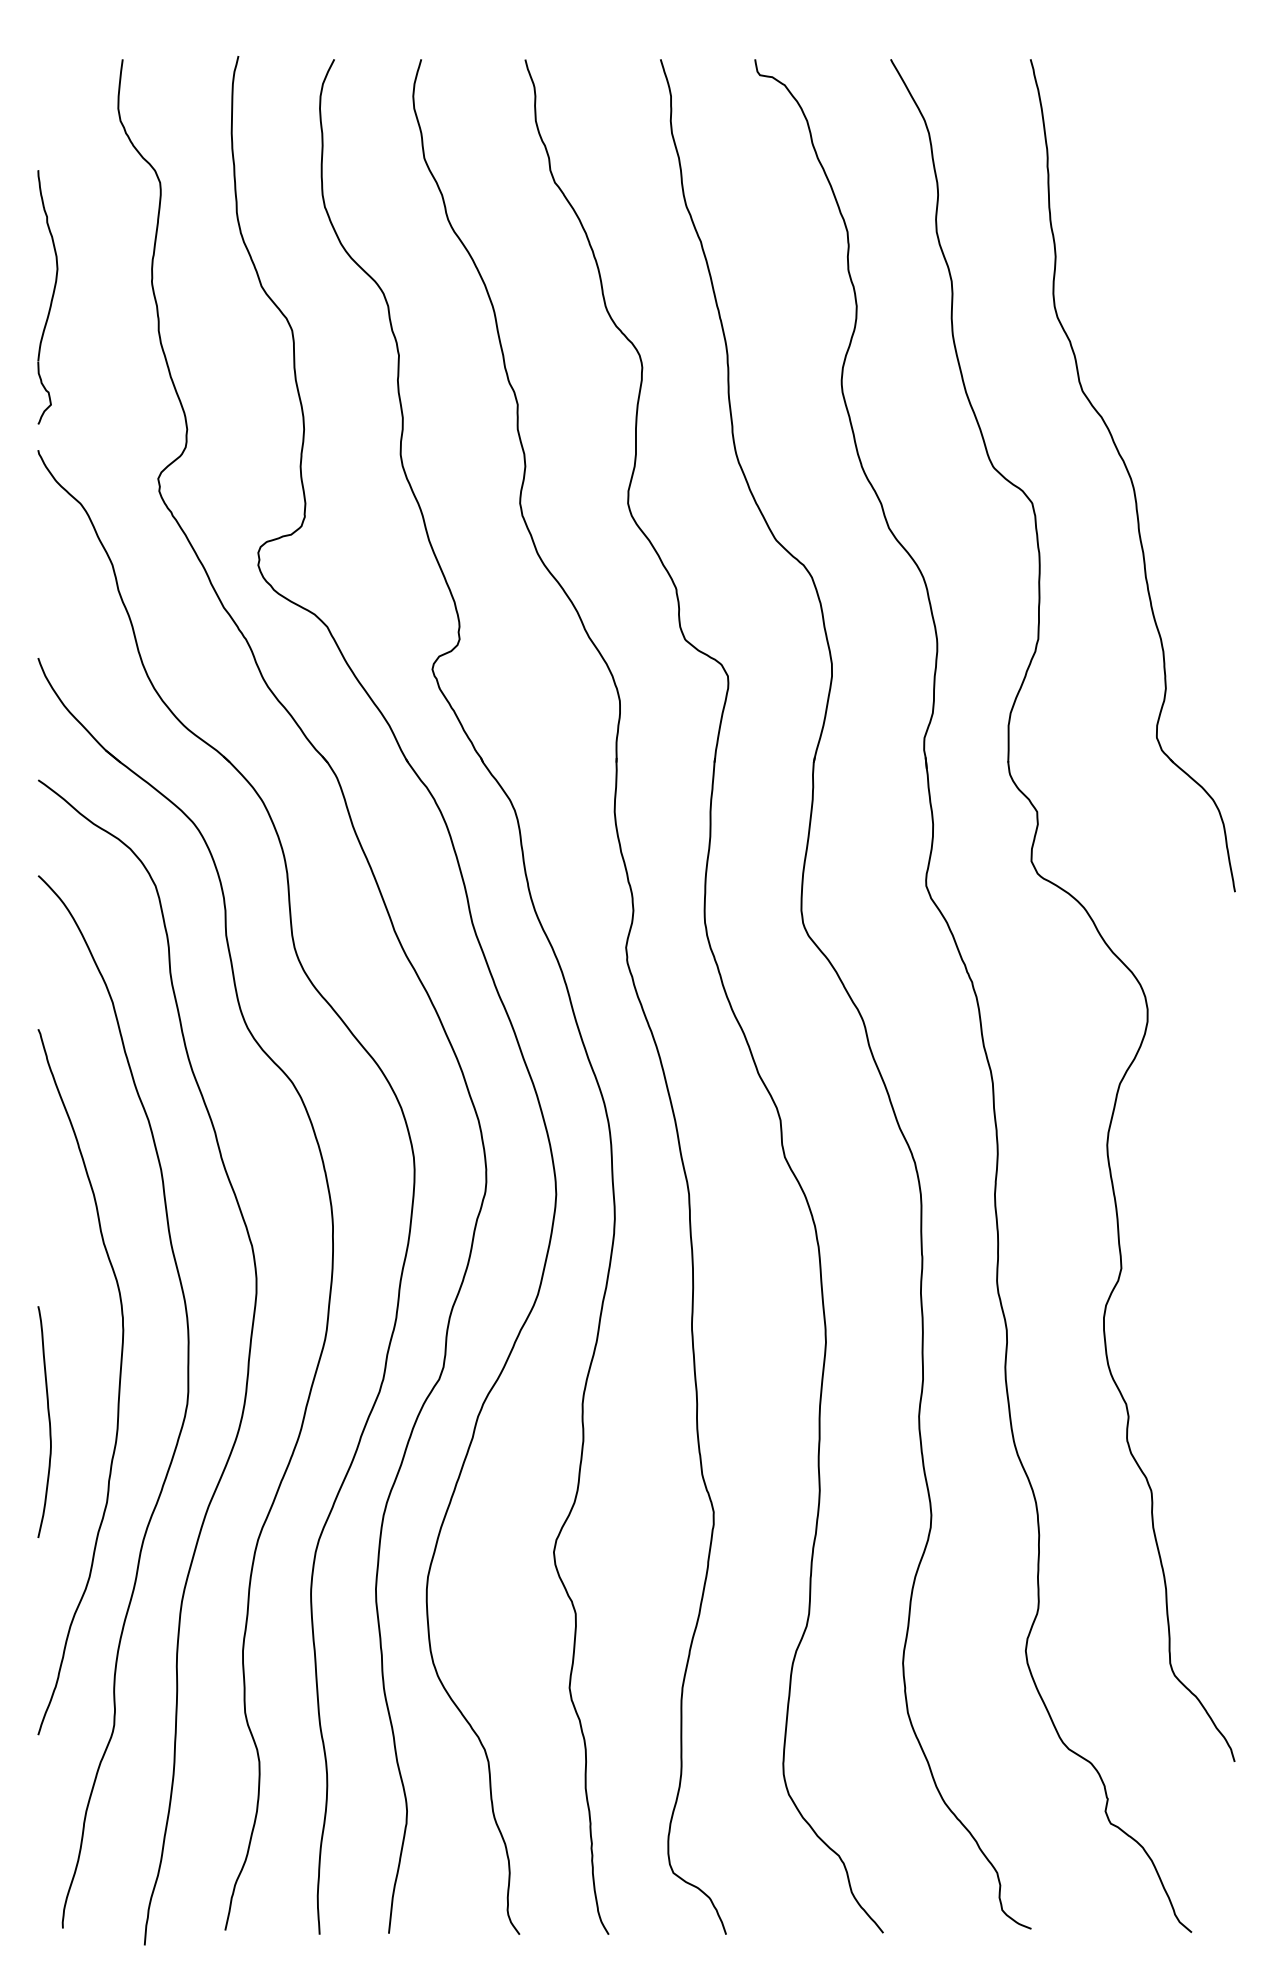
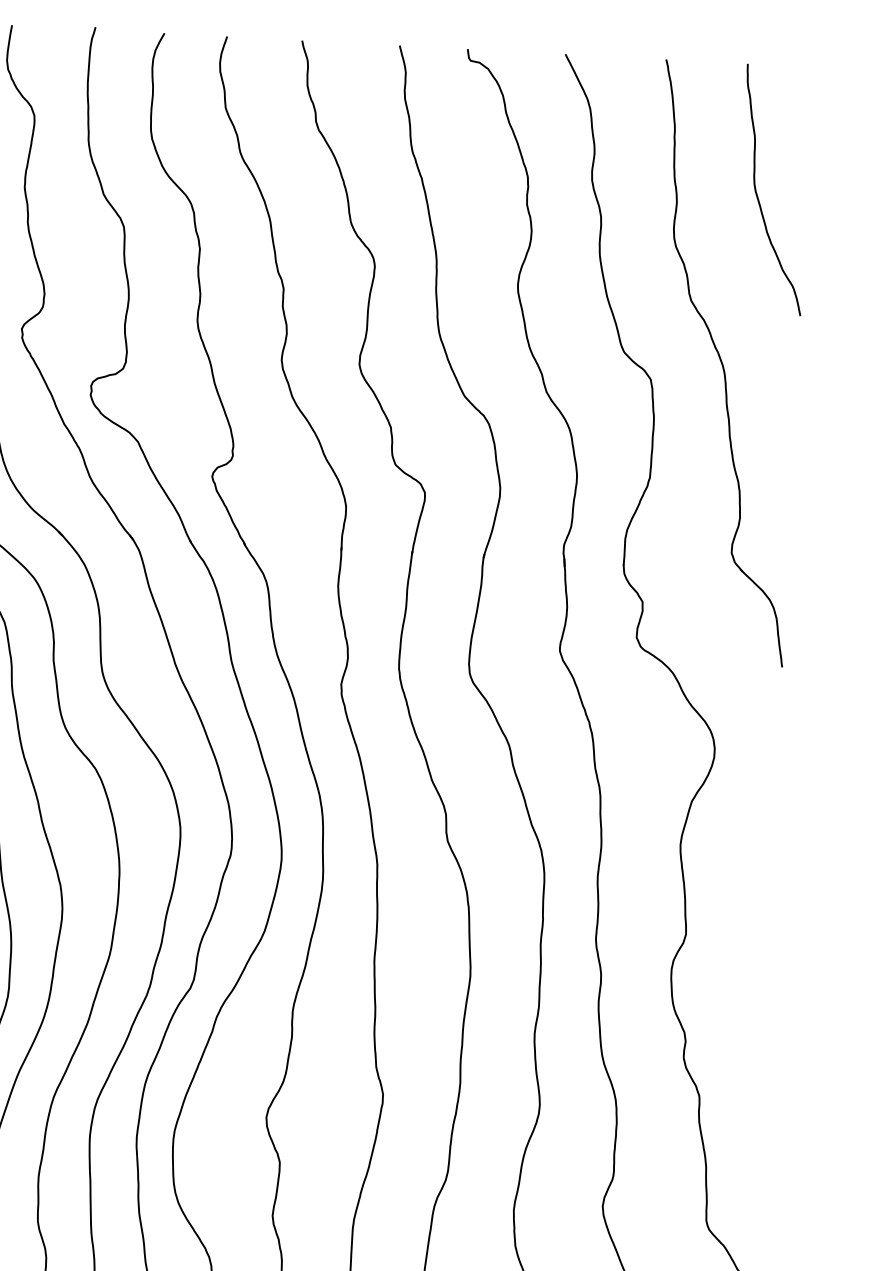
curve: (1166, 239) -> (757, 194), added

